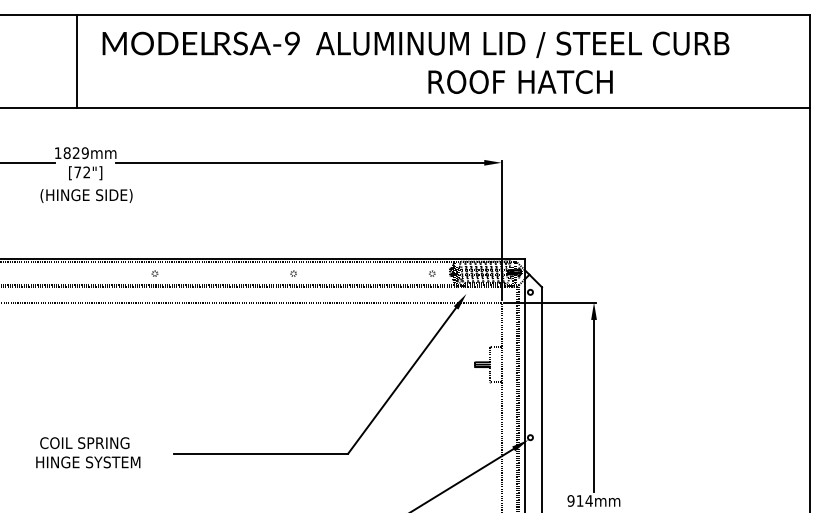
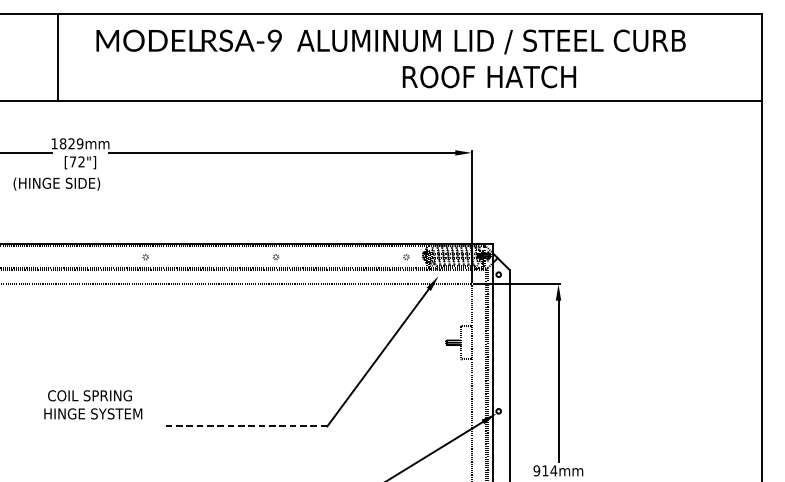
line: (77, 61) -> (57, 57), moved
text: (86, 195) -> (56, 183), moved
text: (88, 452) -> (93, 404), moved
line: (260, 453) -> (244, 426), solid -> dashed

